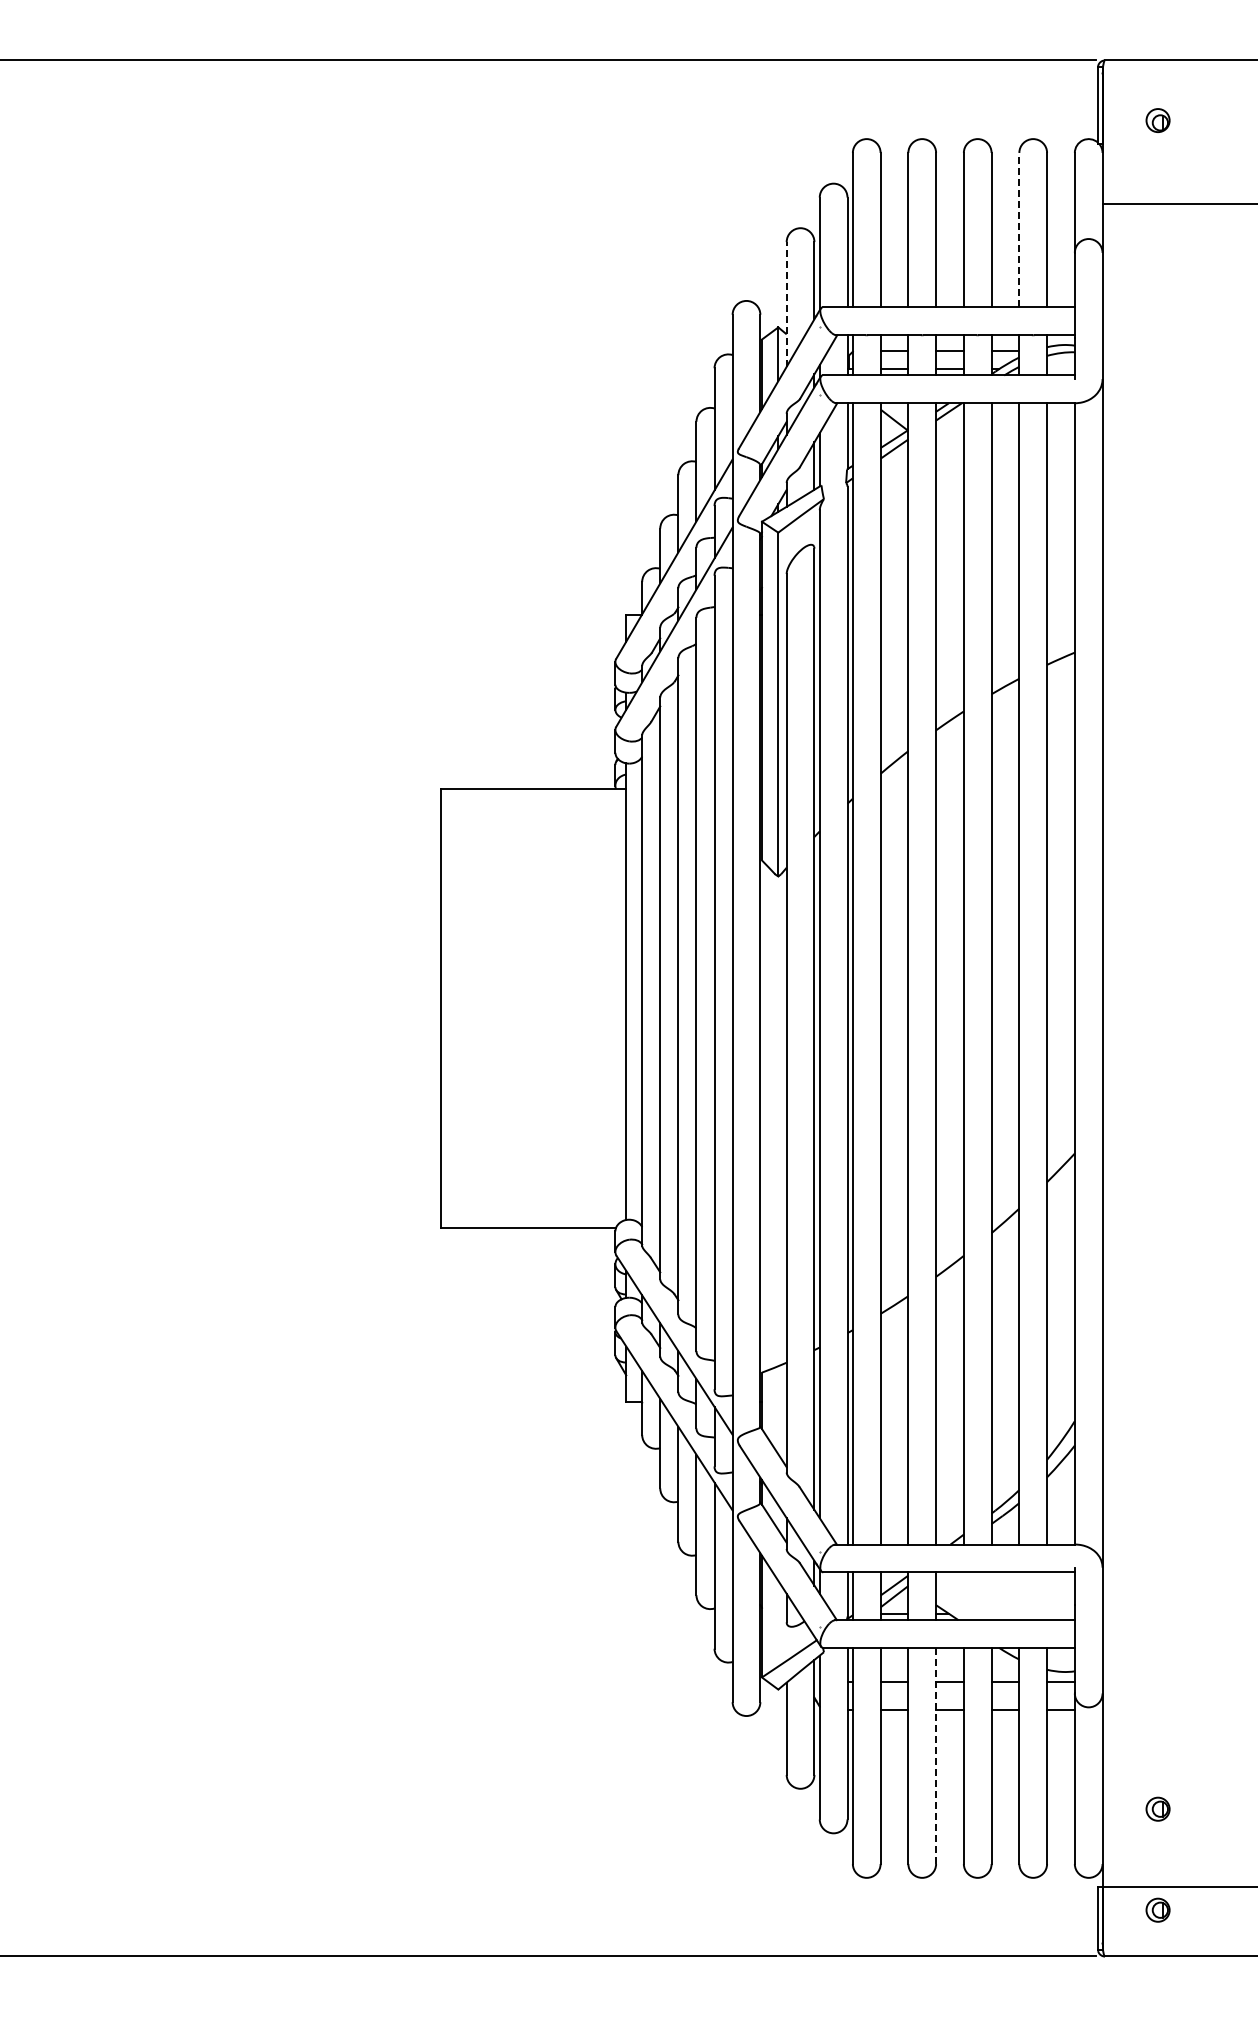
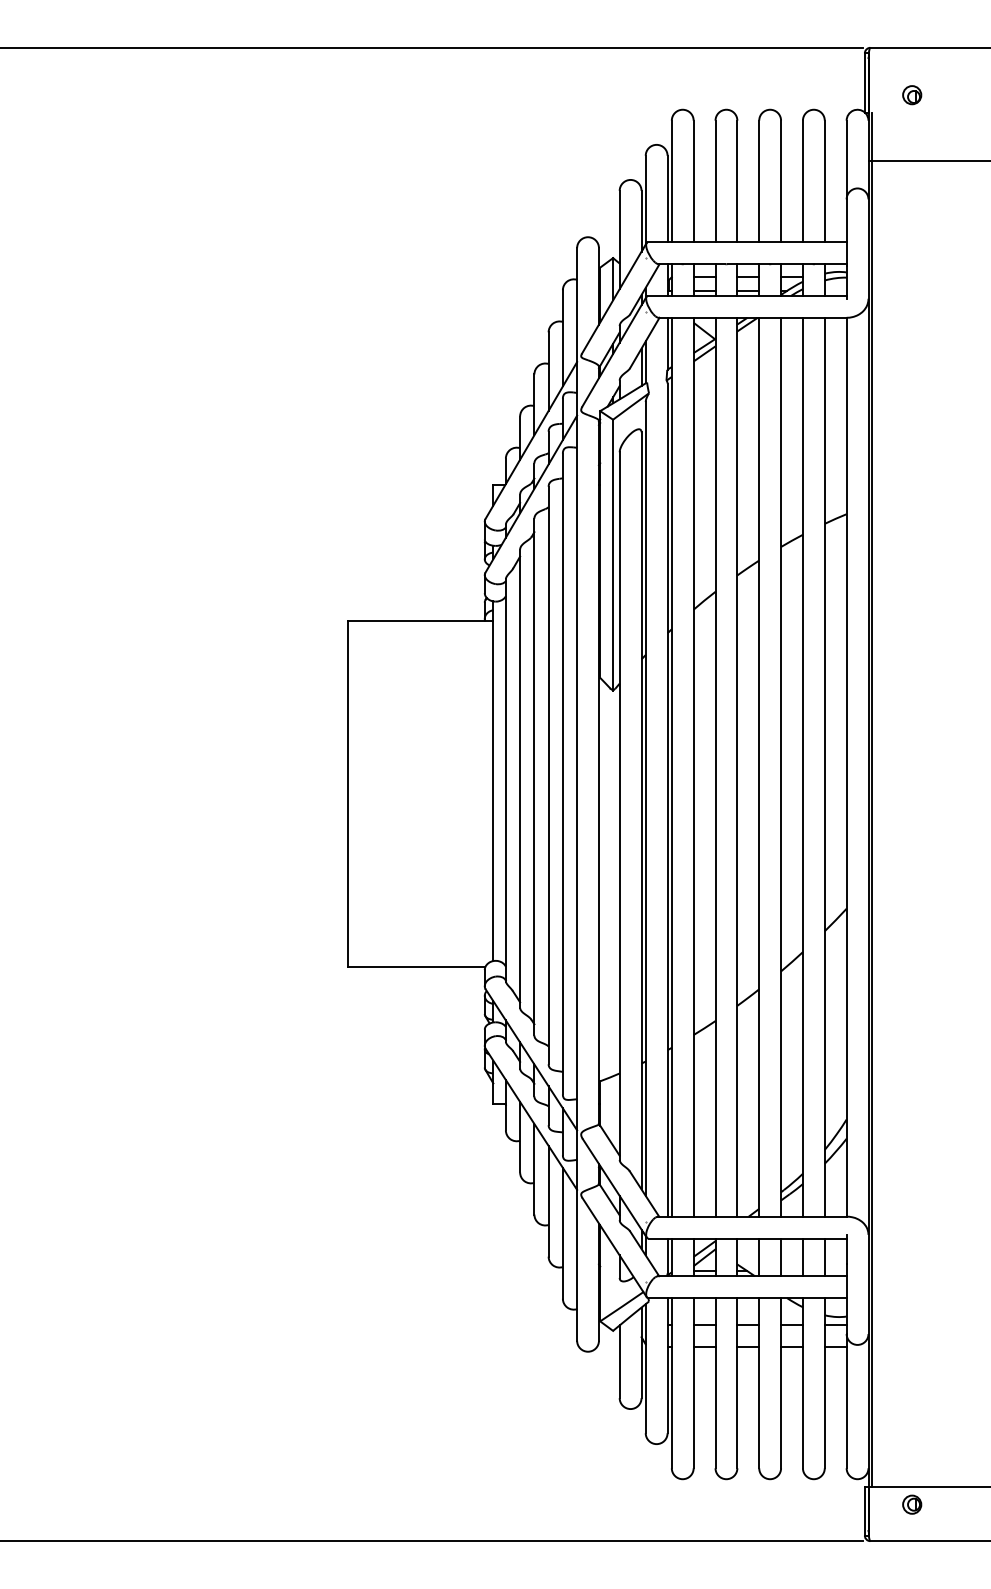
line: (1019, 229) -> (803, 180), dashed -> solid
line: (786, 303) -> (619, 239), dashed -> solid
line: (1107, 1015) -> (872, 800), added
line: (963, 1596) -> (758, 1257), added
line: (991, 1596) -> (781, 1257), added
line: (1019, 1596) -> (803, 1257), added
line: (1047, 1596) -> (825, 1257), added
line: (936, 1756) -> (737, 1383), dashed -> solid
part: (1157, 1808) -> (911, 1424), removed

